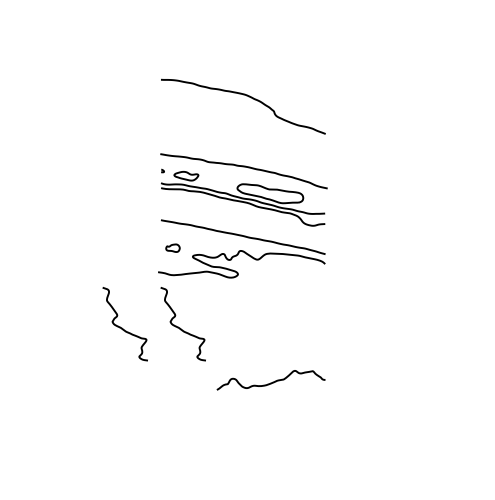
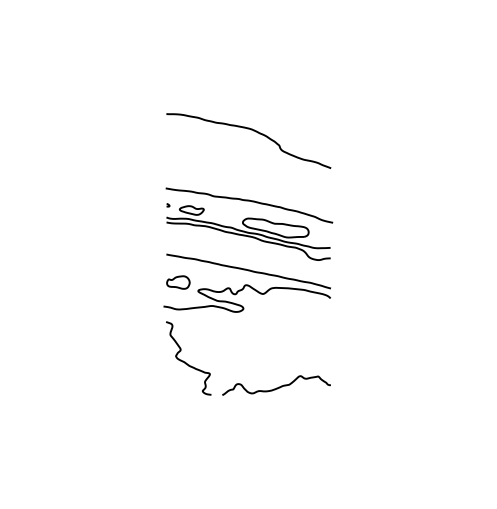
part: (173, 248) -> (178, 282), size x1.67
curve: (122, 327) -> (127, 361), removed
curve: (271, 382) -> (276, 387), moved

